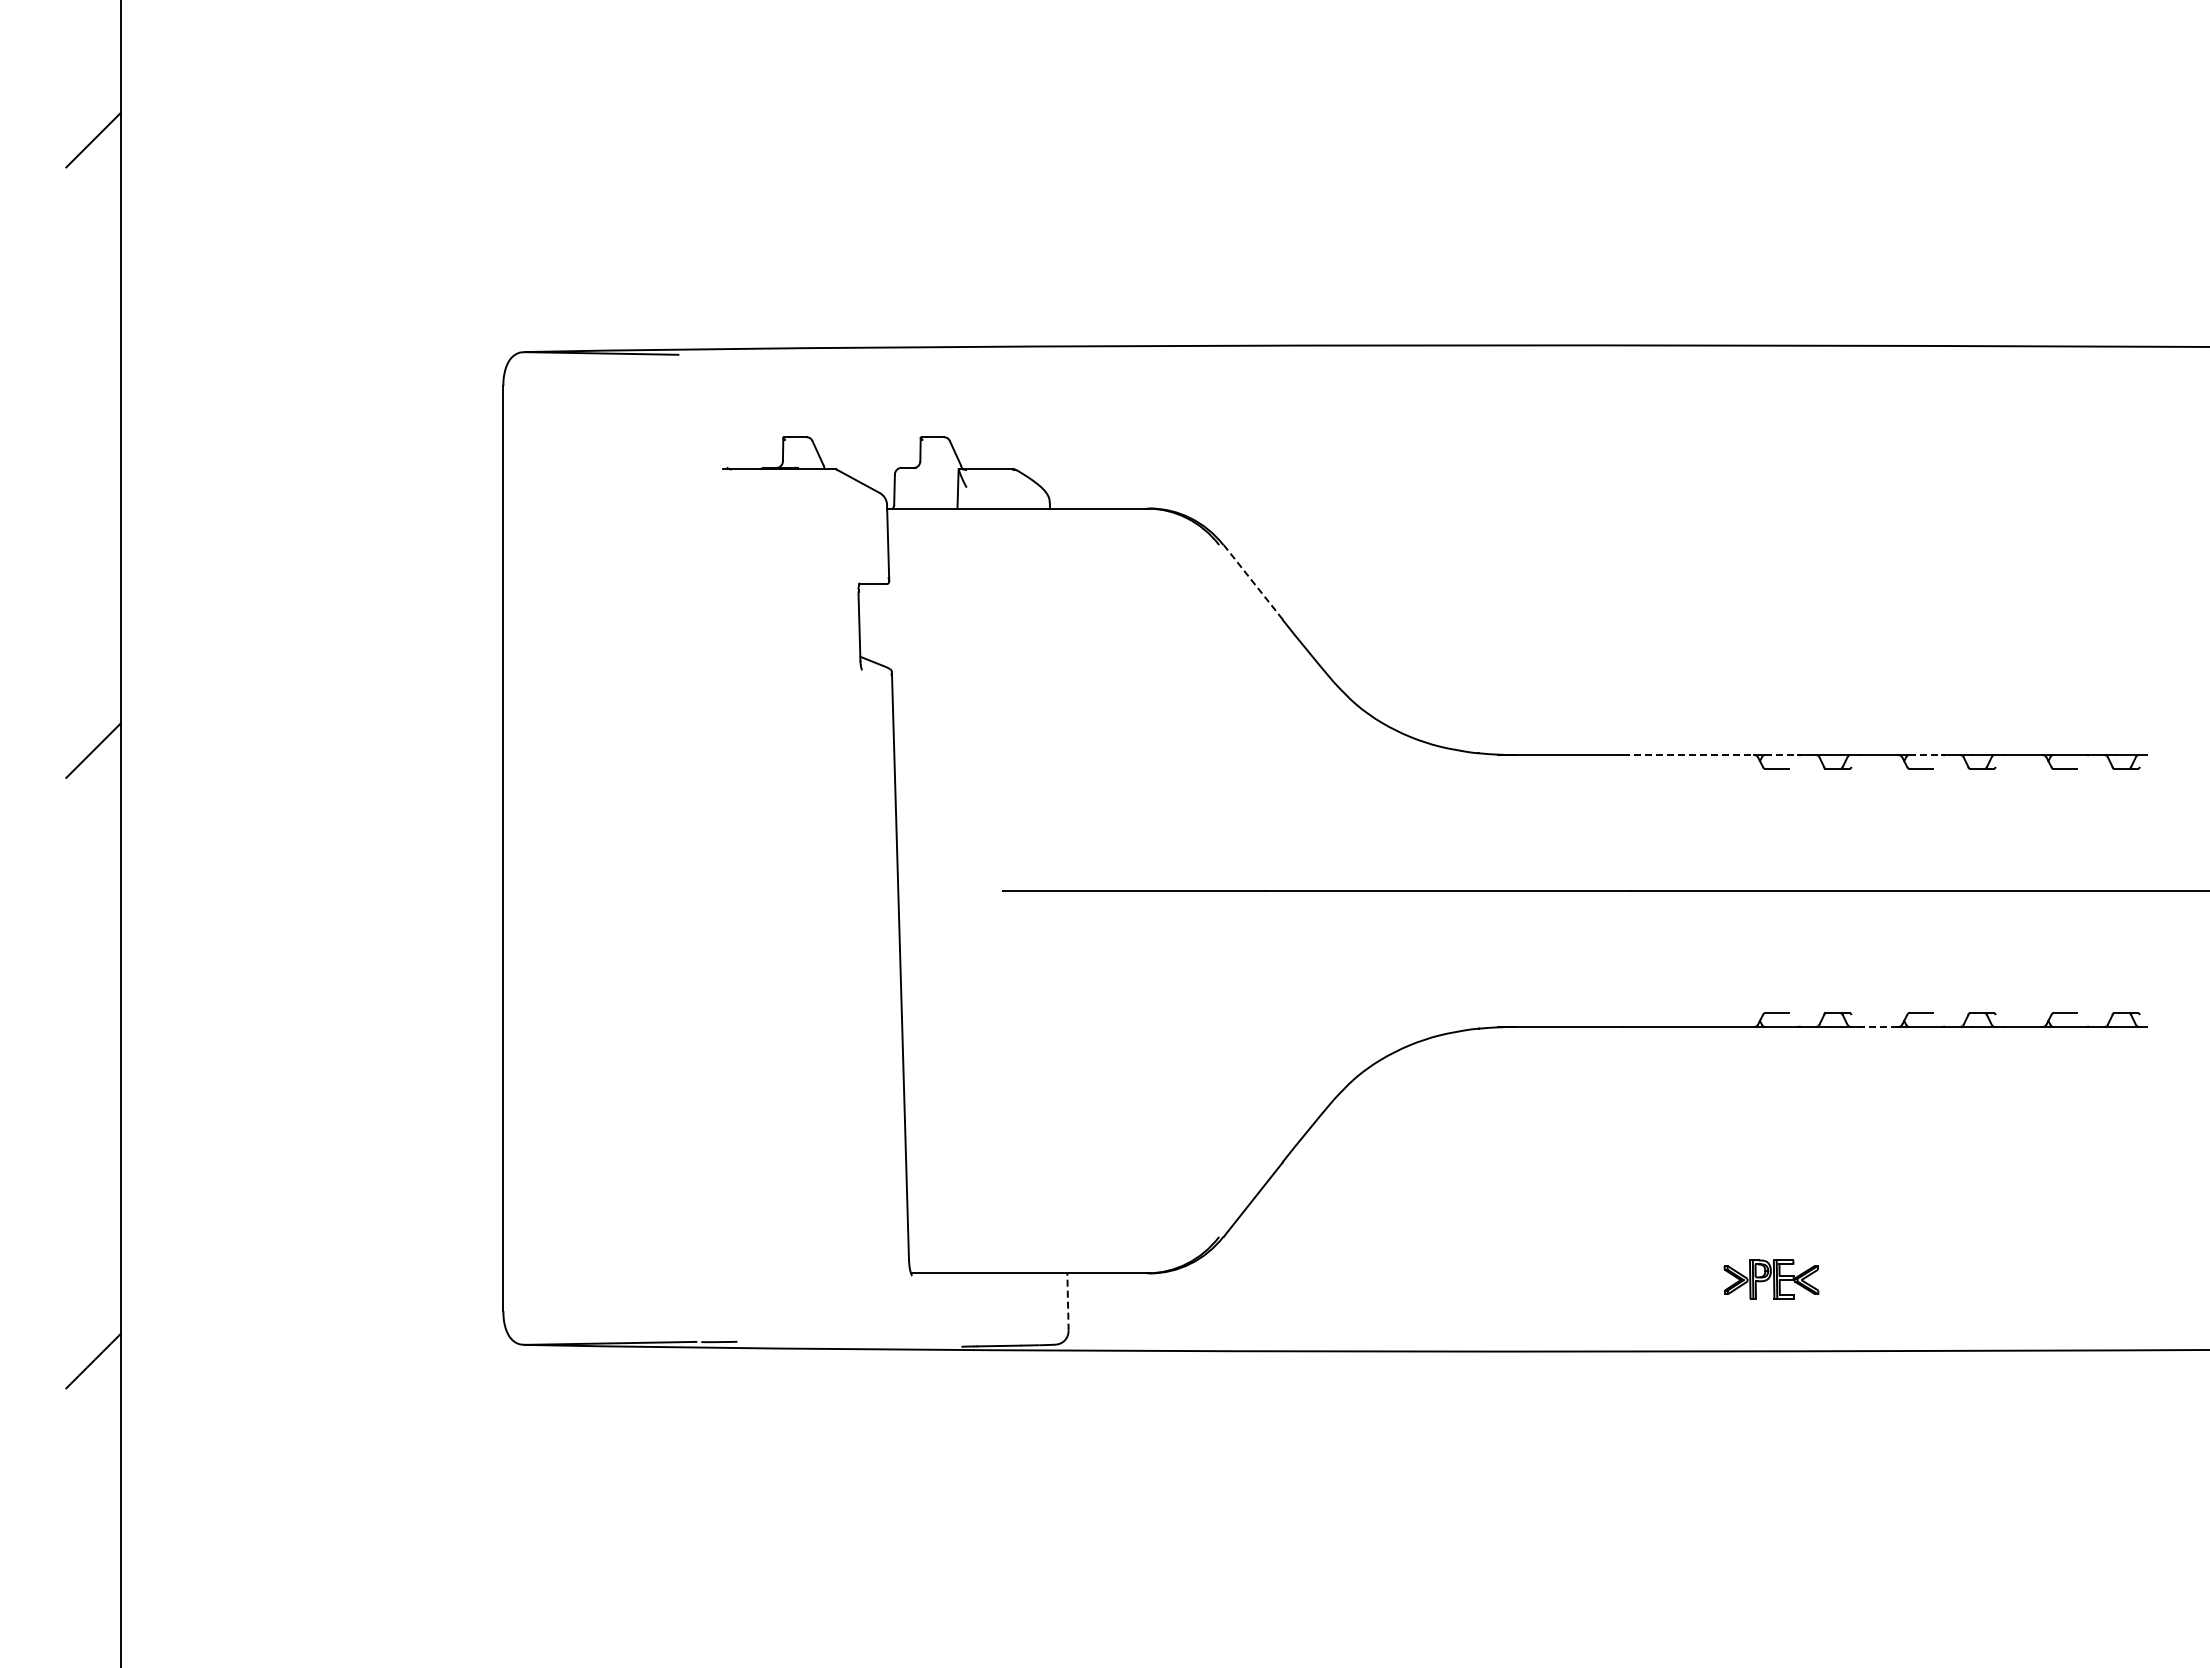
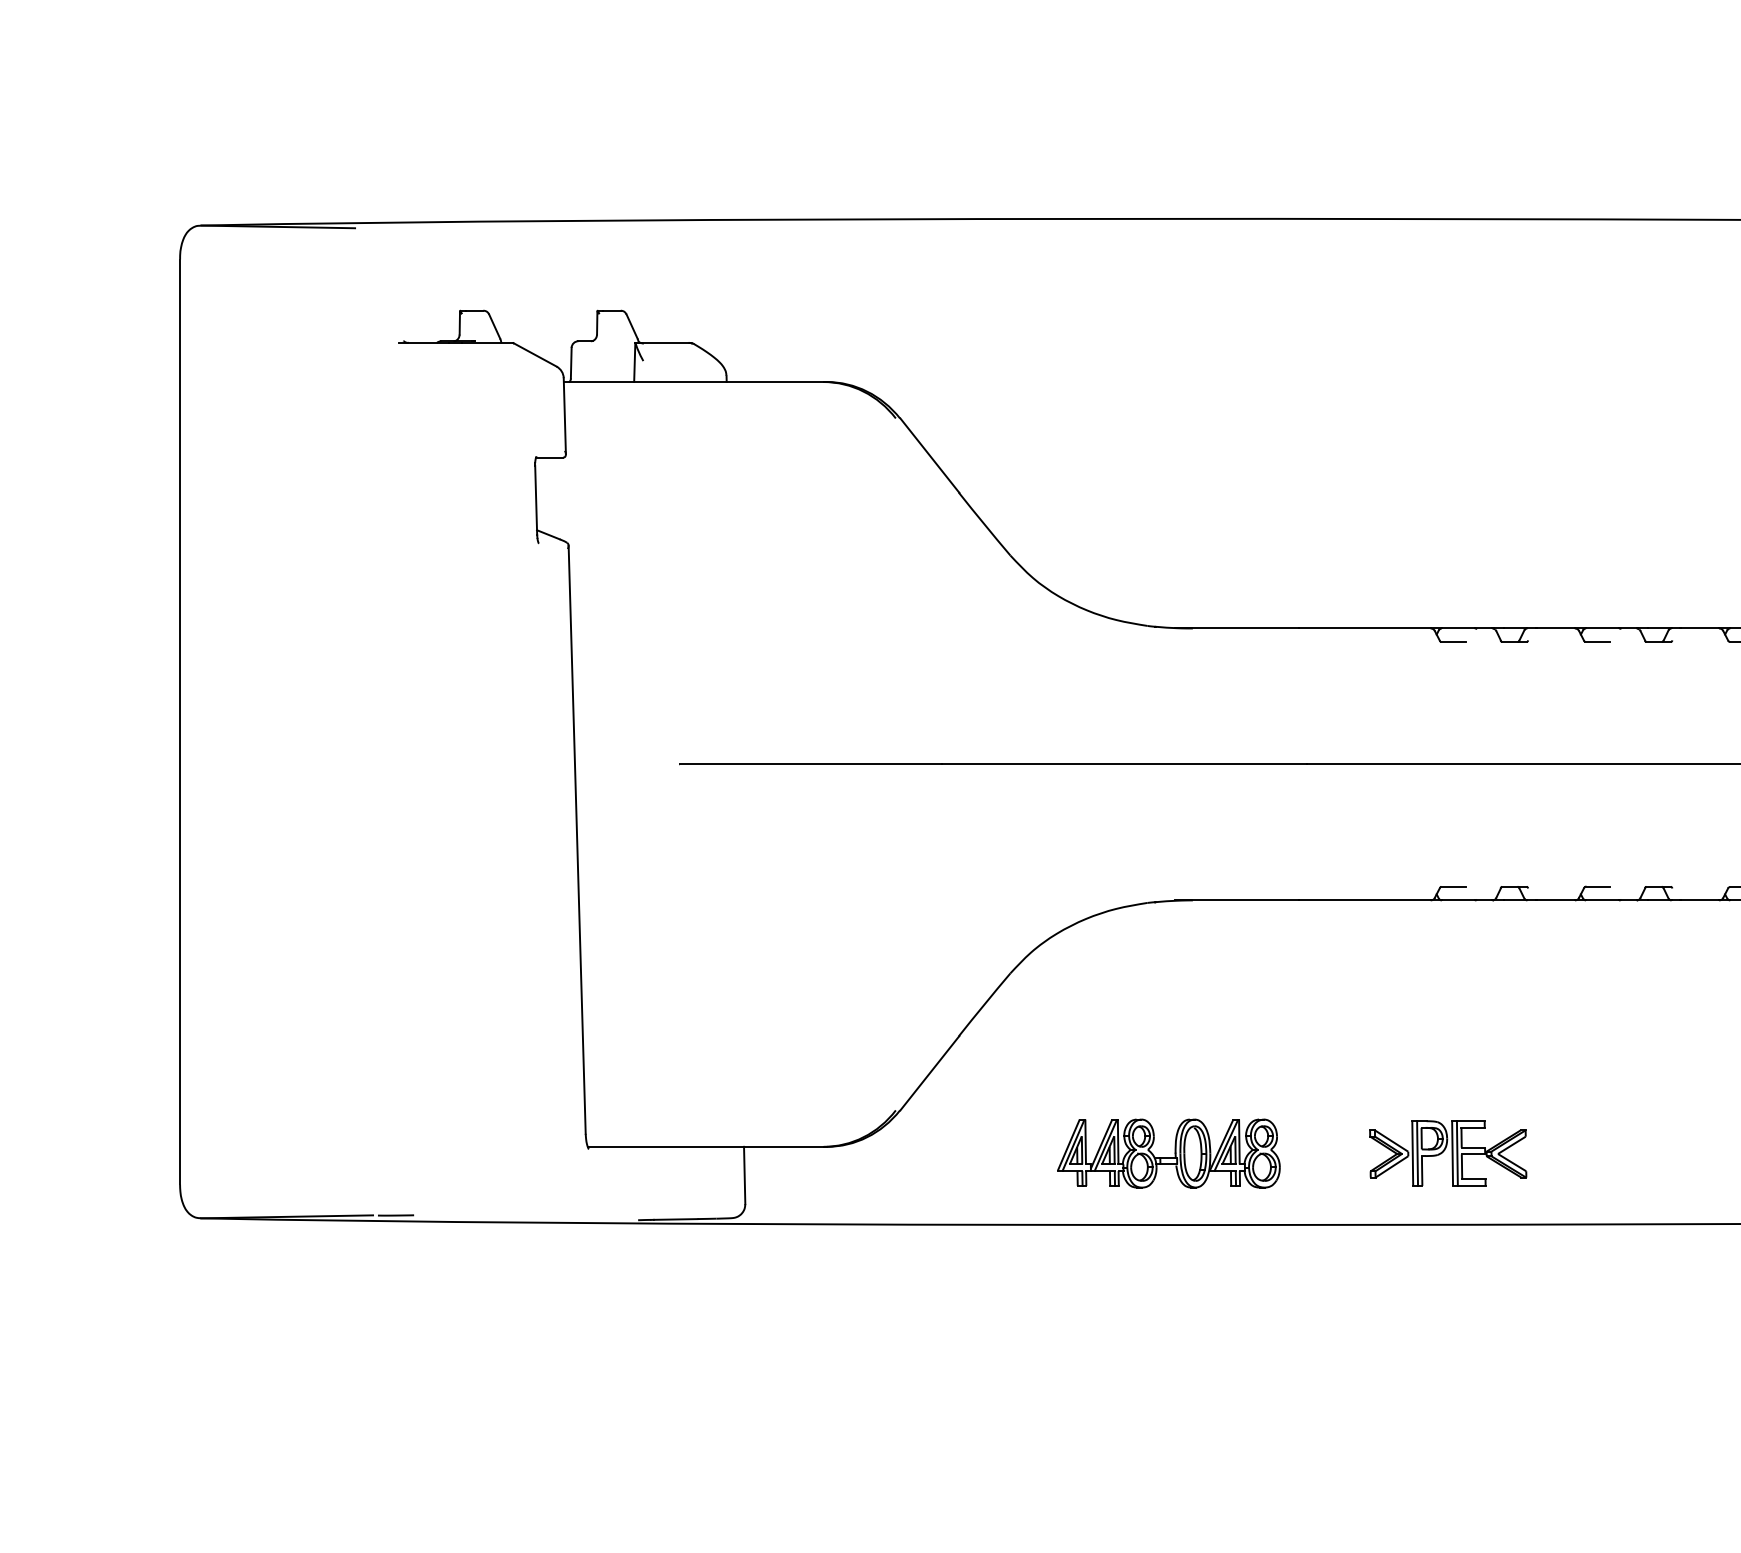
line: (1252, 581) -> (929, 454), dashed -> solid
line: (1688, 755) -> (1365, 628), dashed -> solid
line: (1782, 755) -> (1459, 628), dashed -> solid
line: (1926, 755) -> (1603, 628), dashed -> solid
line: (1878, 1026) -> (1555, 899), dashed -> solid
part: (1491, 1279) -> (1168, 1152), added
part: (1771, 1279) -> (1448, 1152), size x1.67
line: (1067, 1302) -> (744, 1175), dashed -> solid

